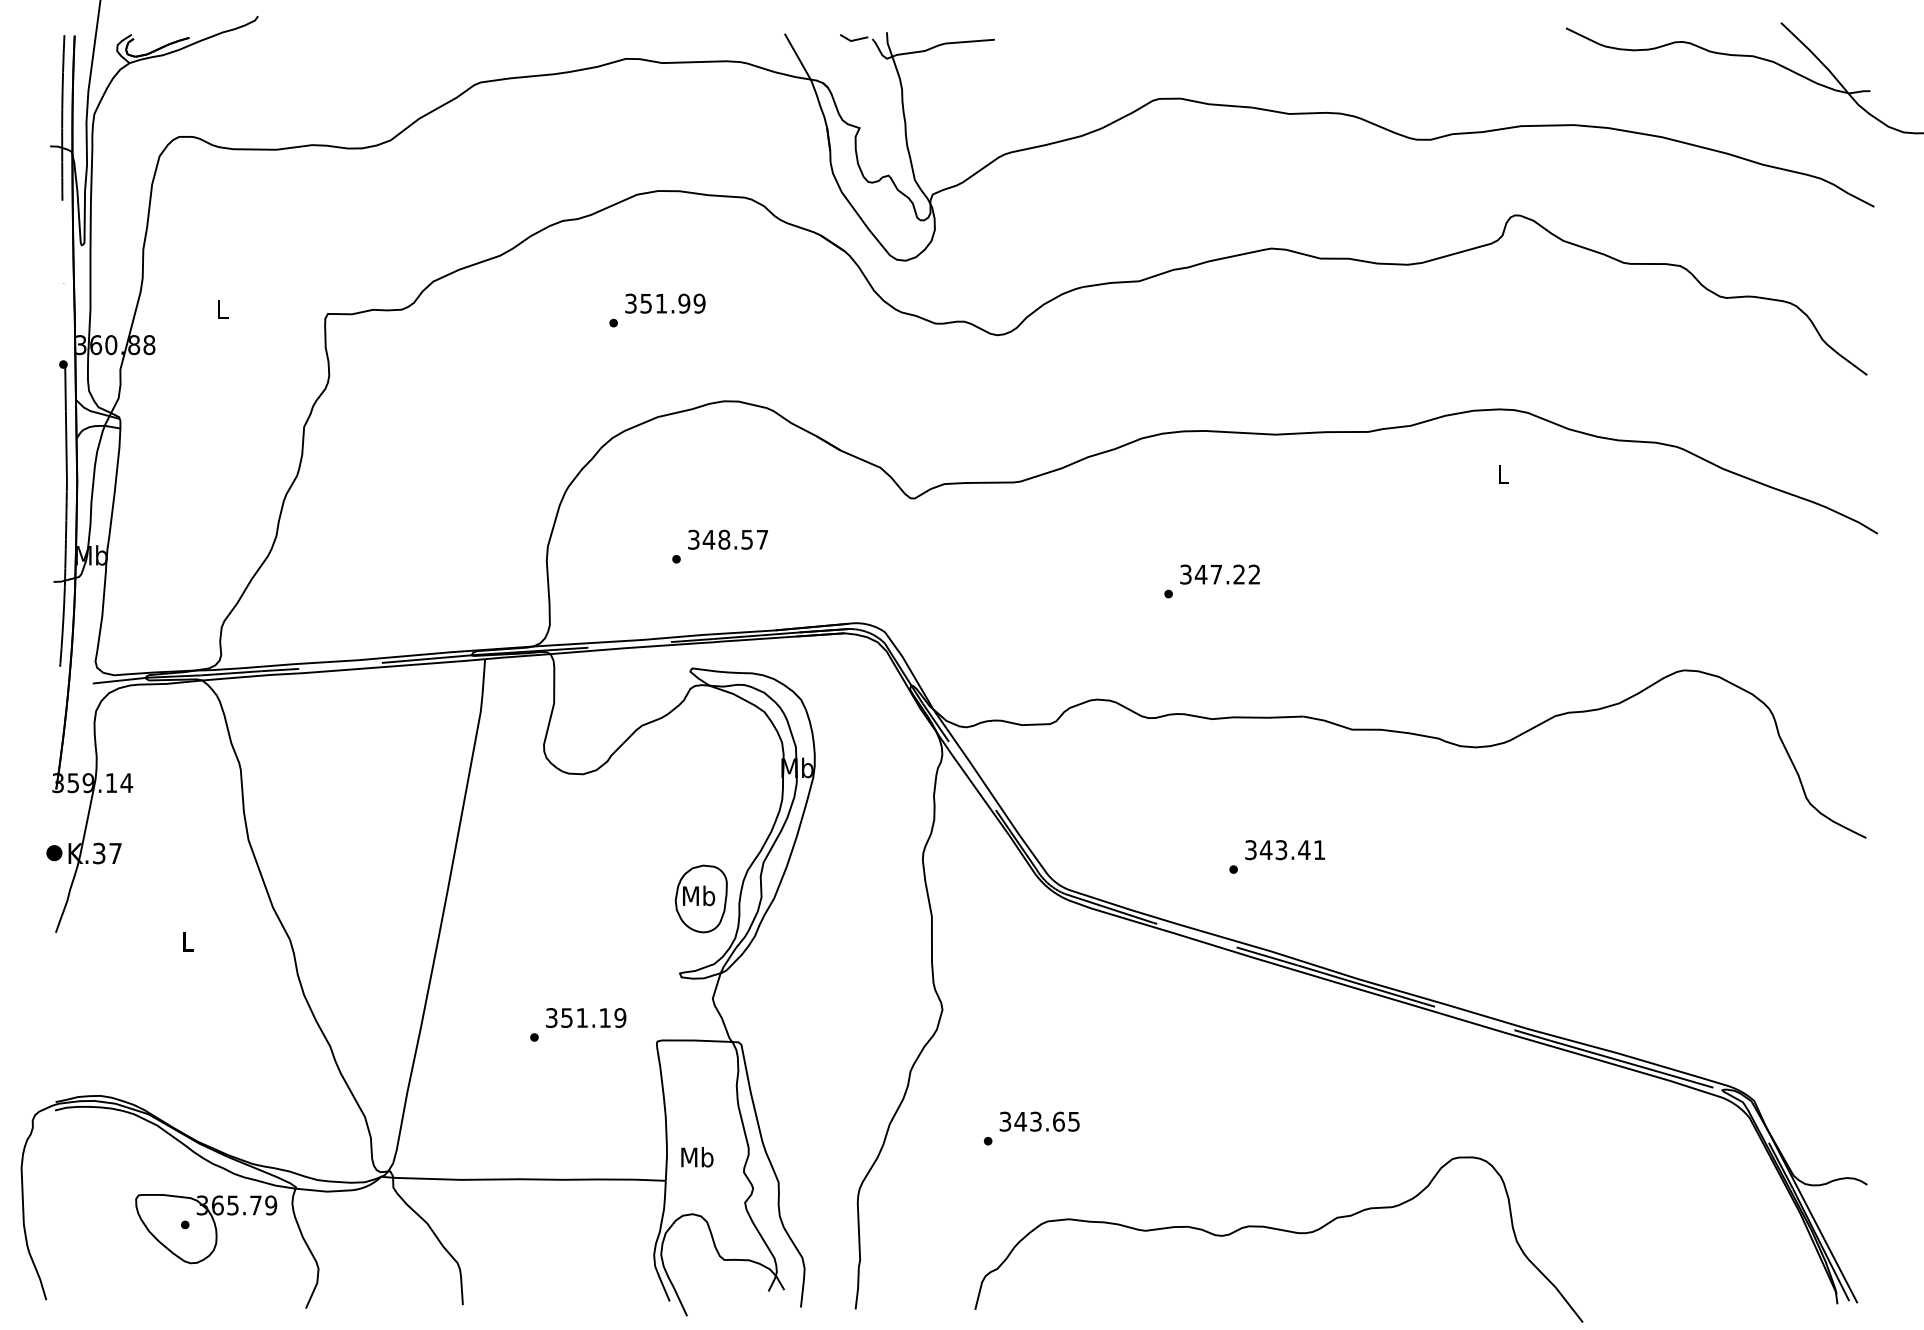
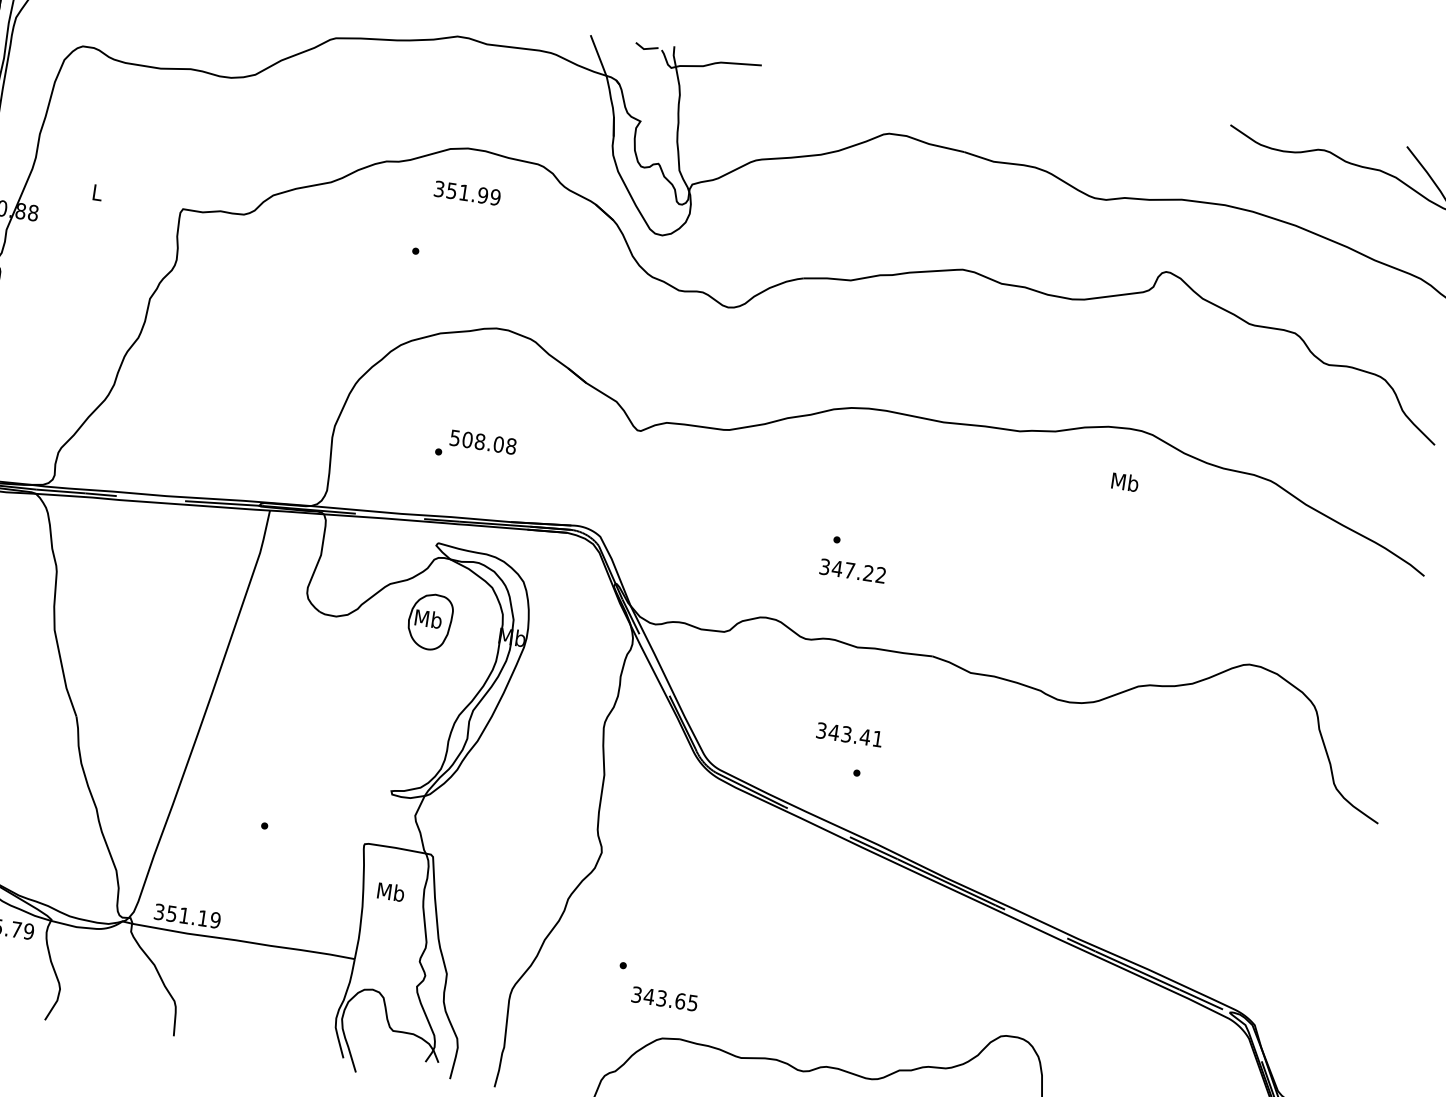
text: (665, 303) -> (467, 193), moved
text: (1503, 473) -> (1125, 481), L -> Mb
text: (728, 539) -> (483, 442), 348.57 -> 508.08
text: (1219, 574) -> (852, 570), moved
text: (1284, 850) -> (849, 735), moved
part: (700, 898) -> (429, 621), moved
text: (586, 1017) -> (187, 915), moved
text: (1039, 1121) -> (664, 998), moved
text: (697, 1157) -> (391, 892), moved

